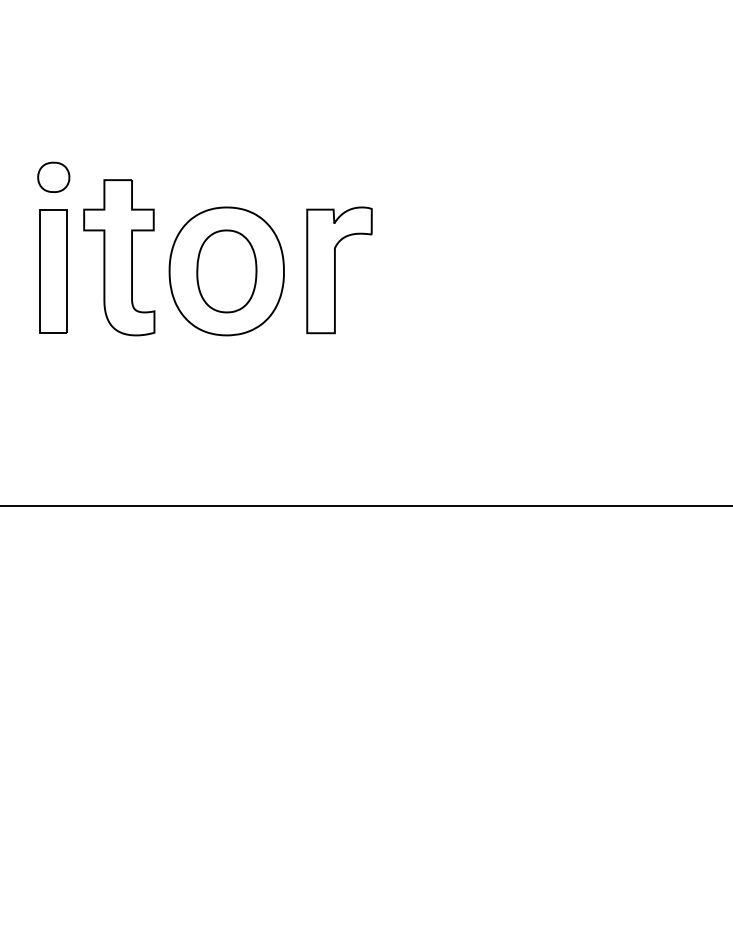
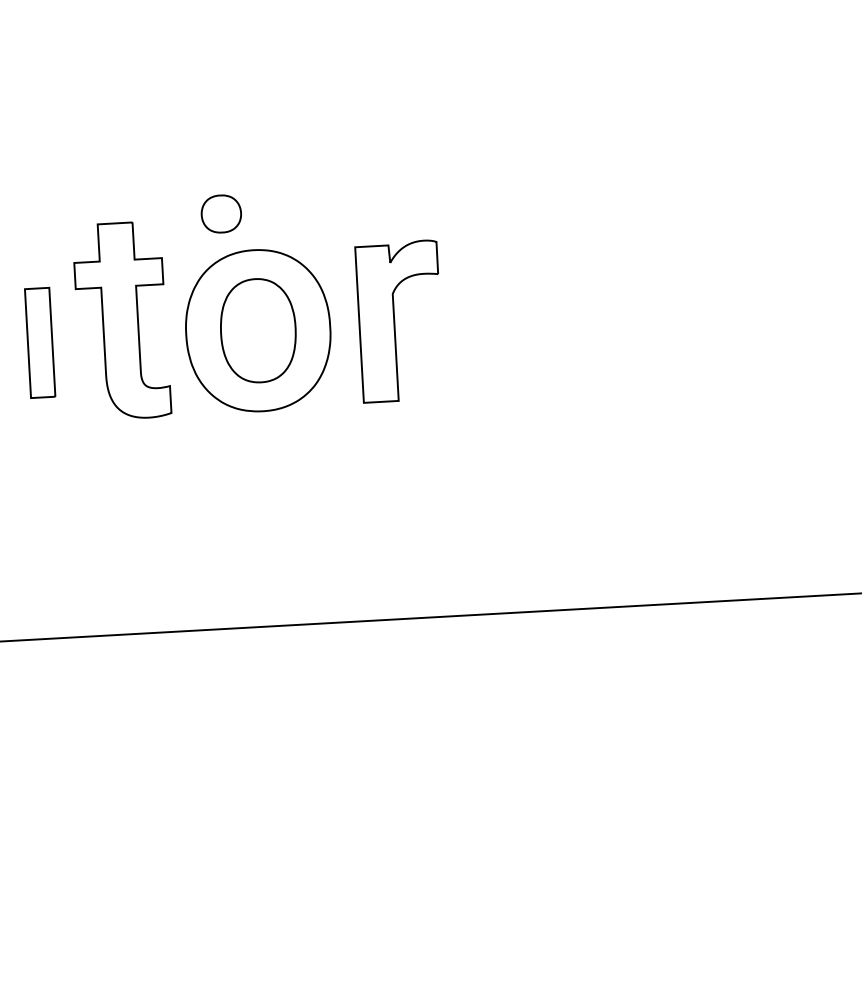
part: (53, 176) -> (220, 212), moved
part: (53, 271) -> (40, 343), size x0.7

